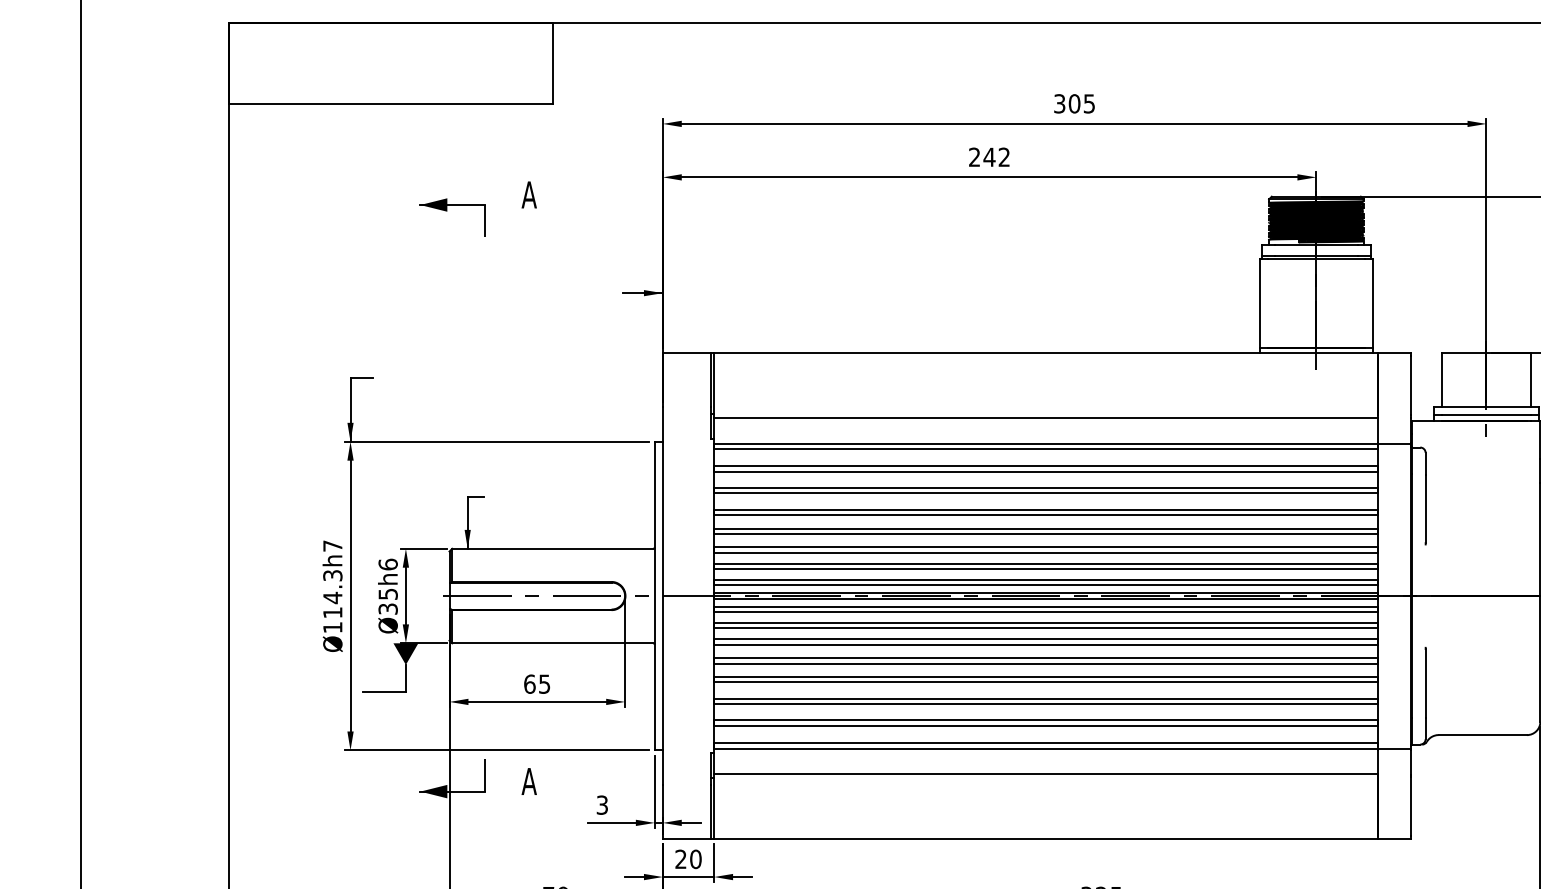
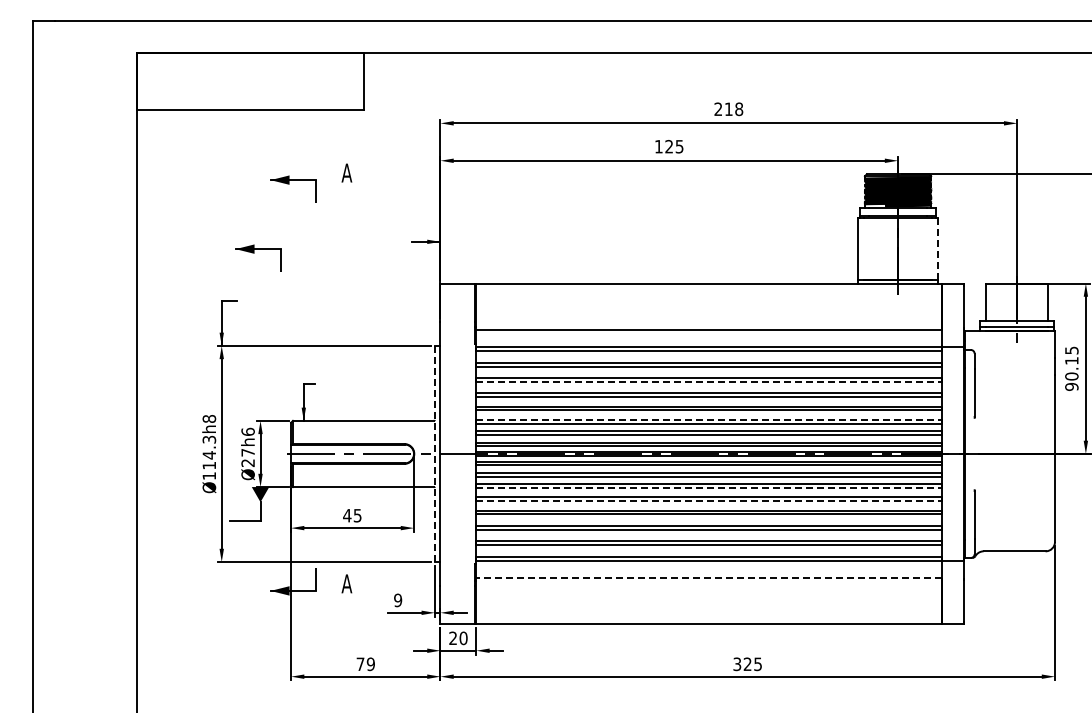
text: (1074, 104) -> (728, 109), 305 -> 218
text: (988, 156) -> (668, 146), 242 -> 125
line: (1372, 304) -> (937, 249), solid -> dashed
part: (403, 315) -> (258, 257), added
line: (1045, 493) -> (708, 382), solid -> dashed
text: (333, 545) -> (209, 418), Ø114.3h7 -> Ø114.3h8
line: (1045, 546) -> (708, 419), solid -> dashed
line: (654, 595) -> (434, 453), solid -> dashed
text: (387, 601) -> (247, 457), Ø35h6 -> Ø27h6
line: (1045, 645) -> (708, 488), solid -> dashed
line: (1045, 663) -> (708, 501), solid -> dashed
text: (530, 683) -> (347, 515), 65 -> 45
line: (1045, 773) -> (708, 578), solid -> dashed
text: (602, 803) -> (398, 599), 3 -> 9

